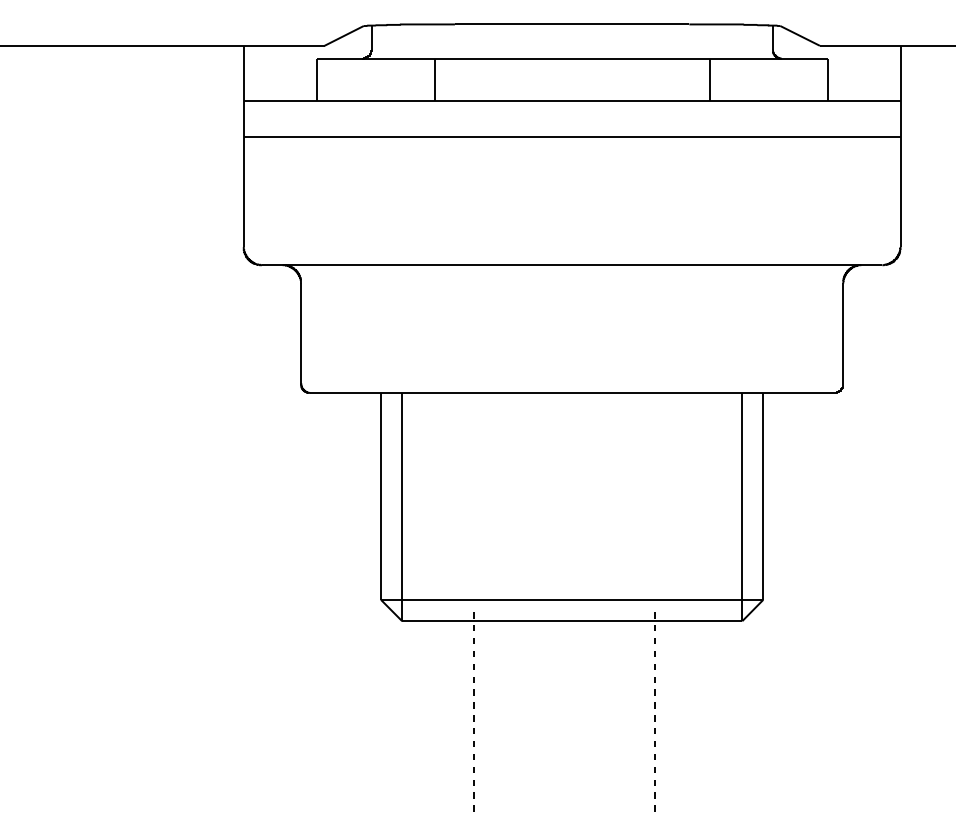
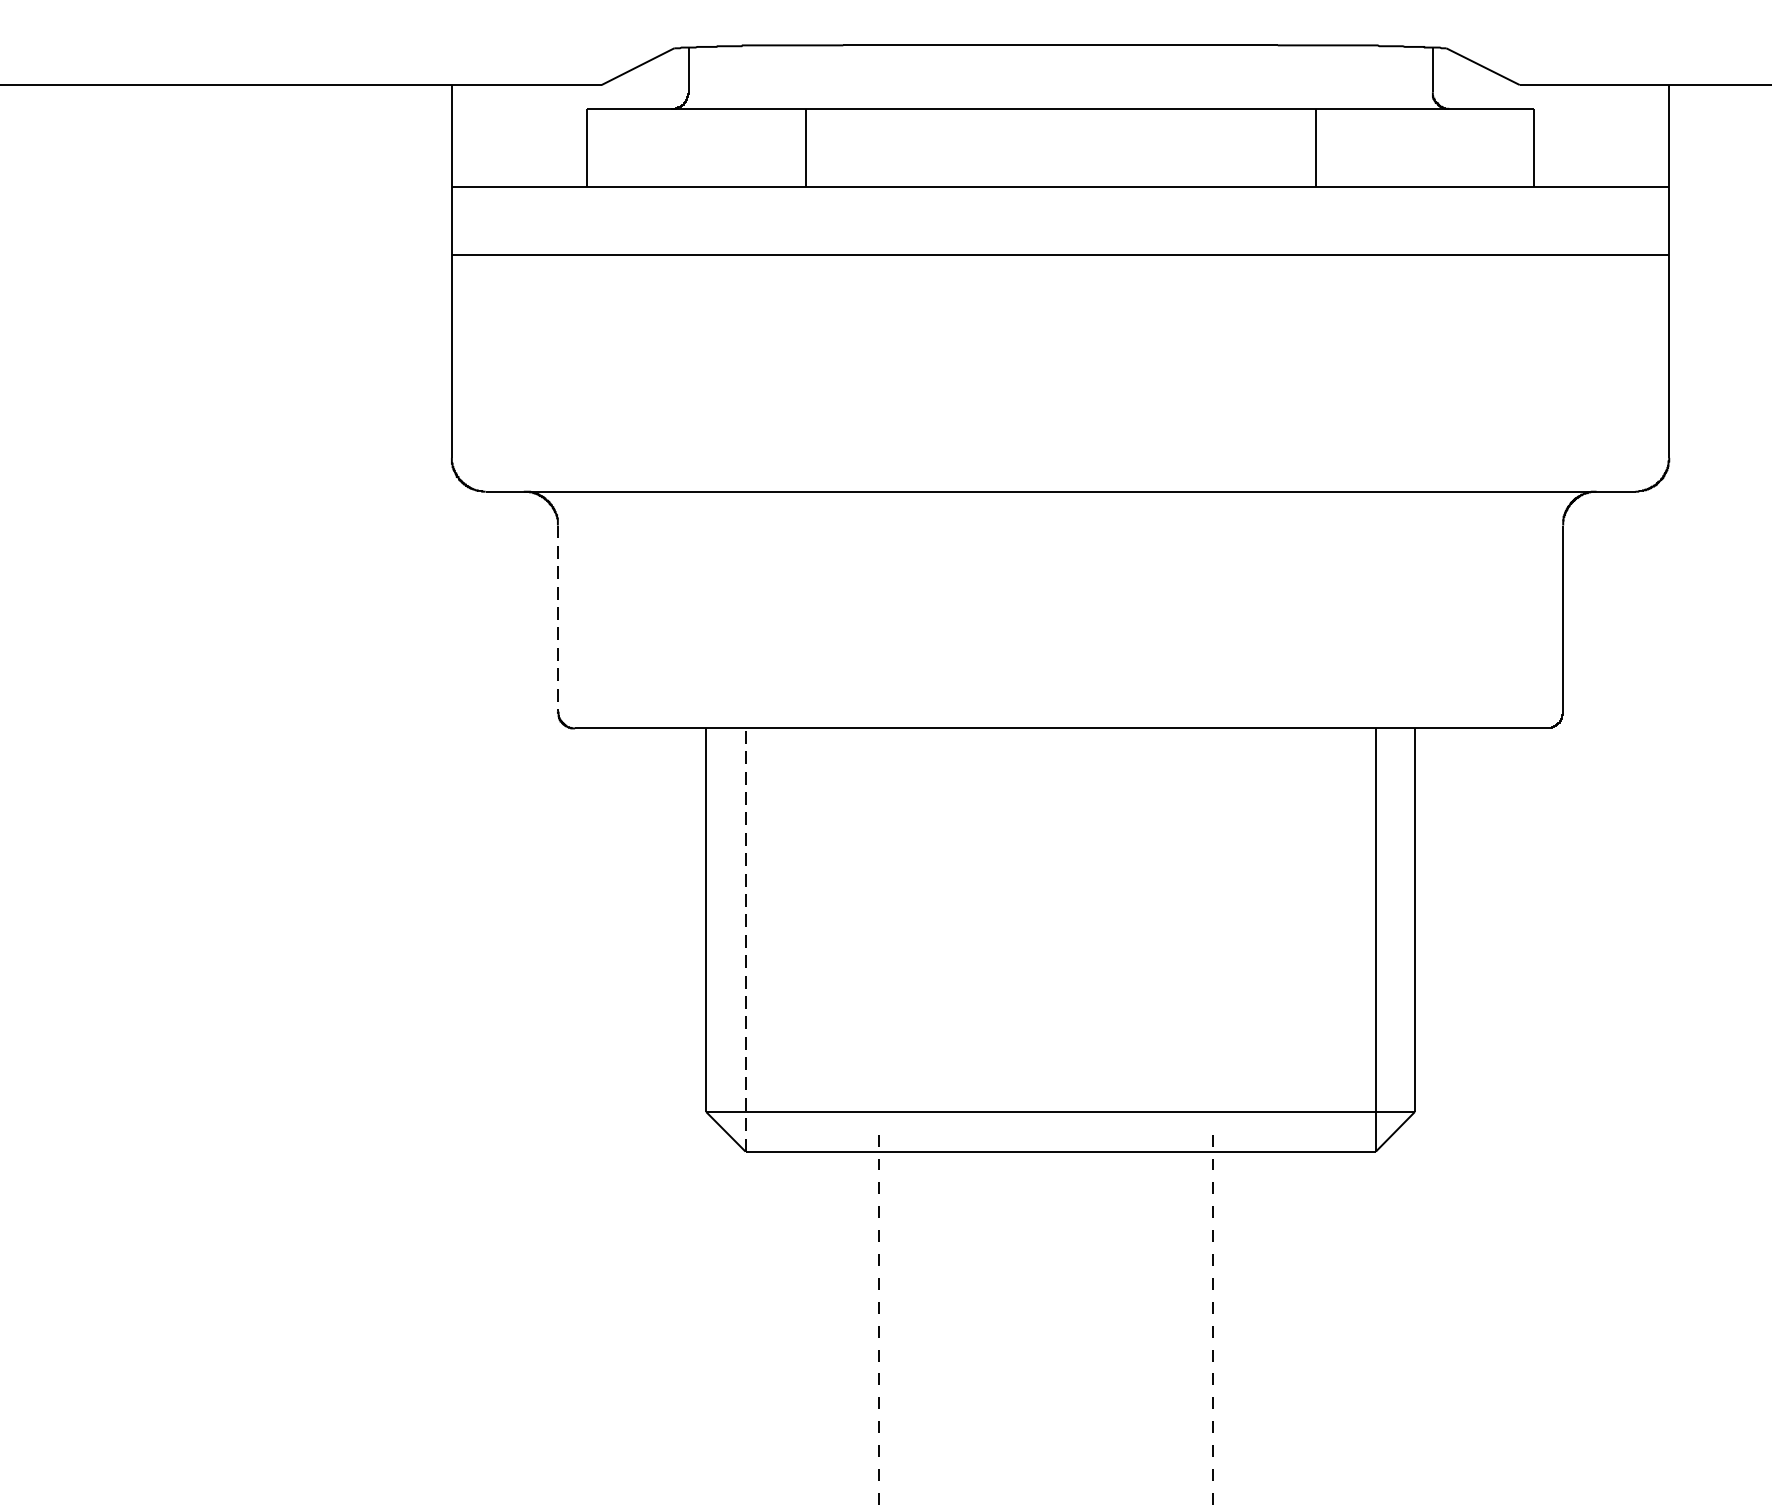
line: (300, 334) -> (556, 620), solid -> dashed
line: (402, 506) -> (746, 938), solid -> dashed

